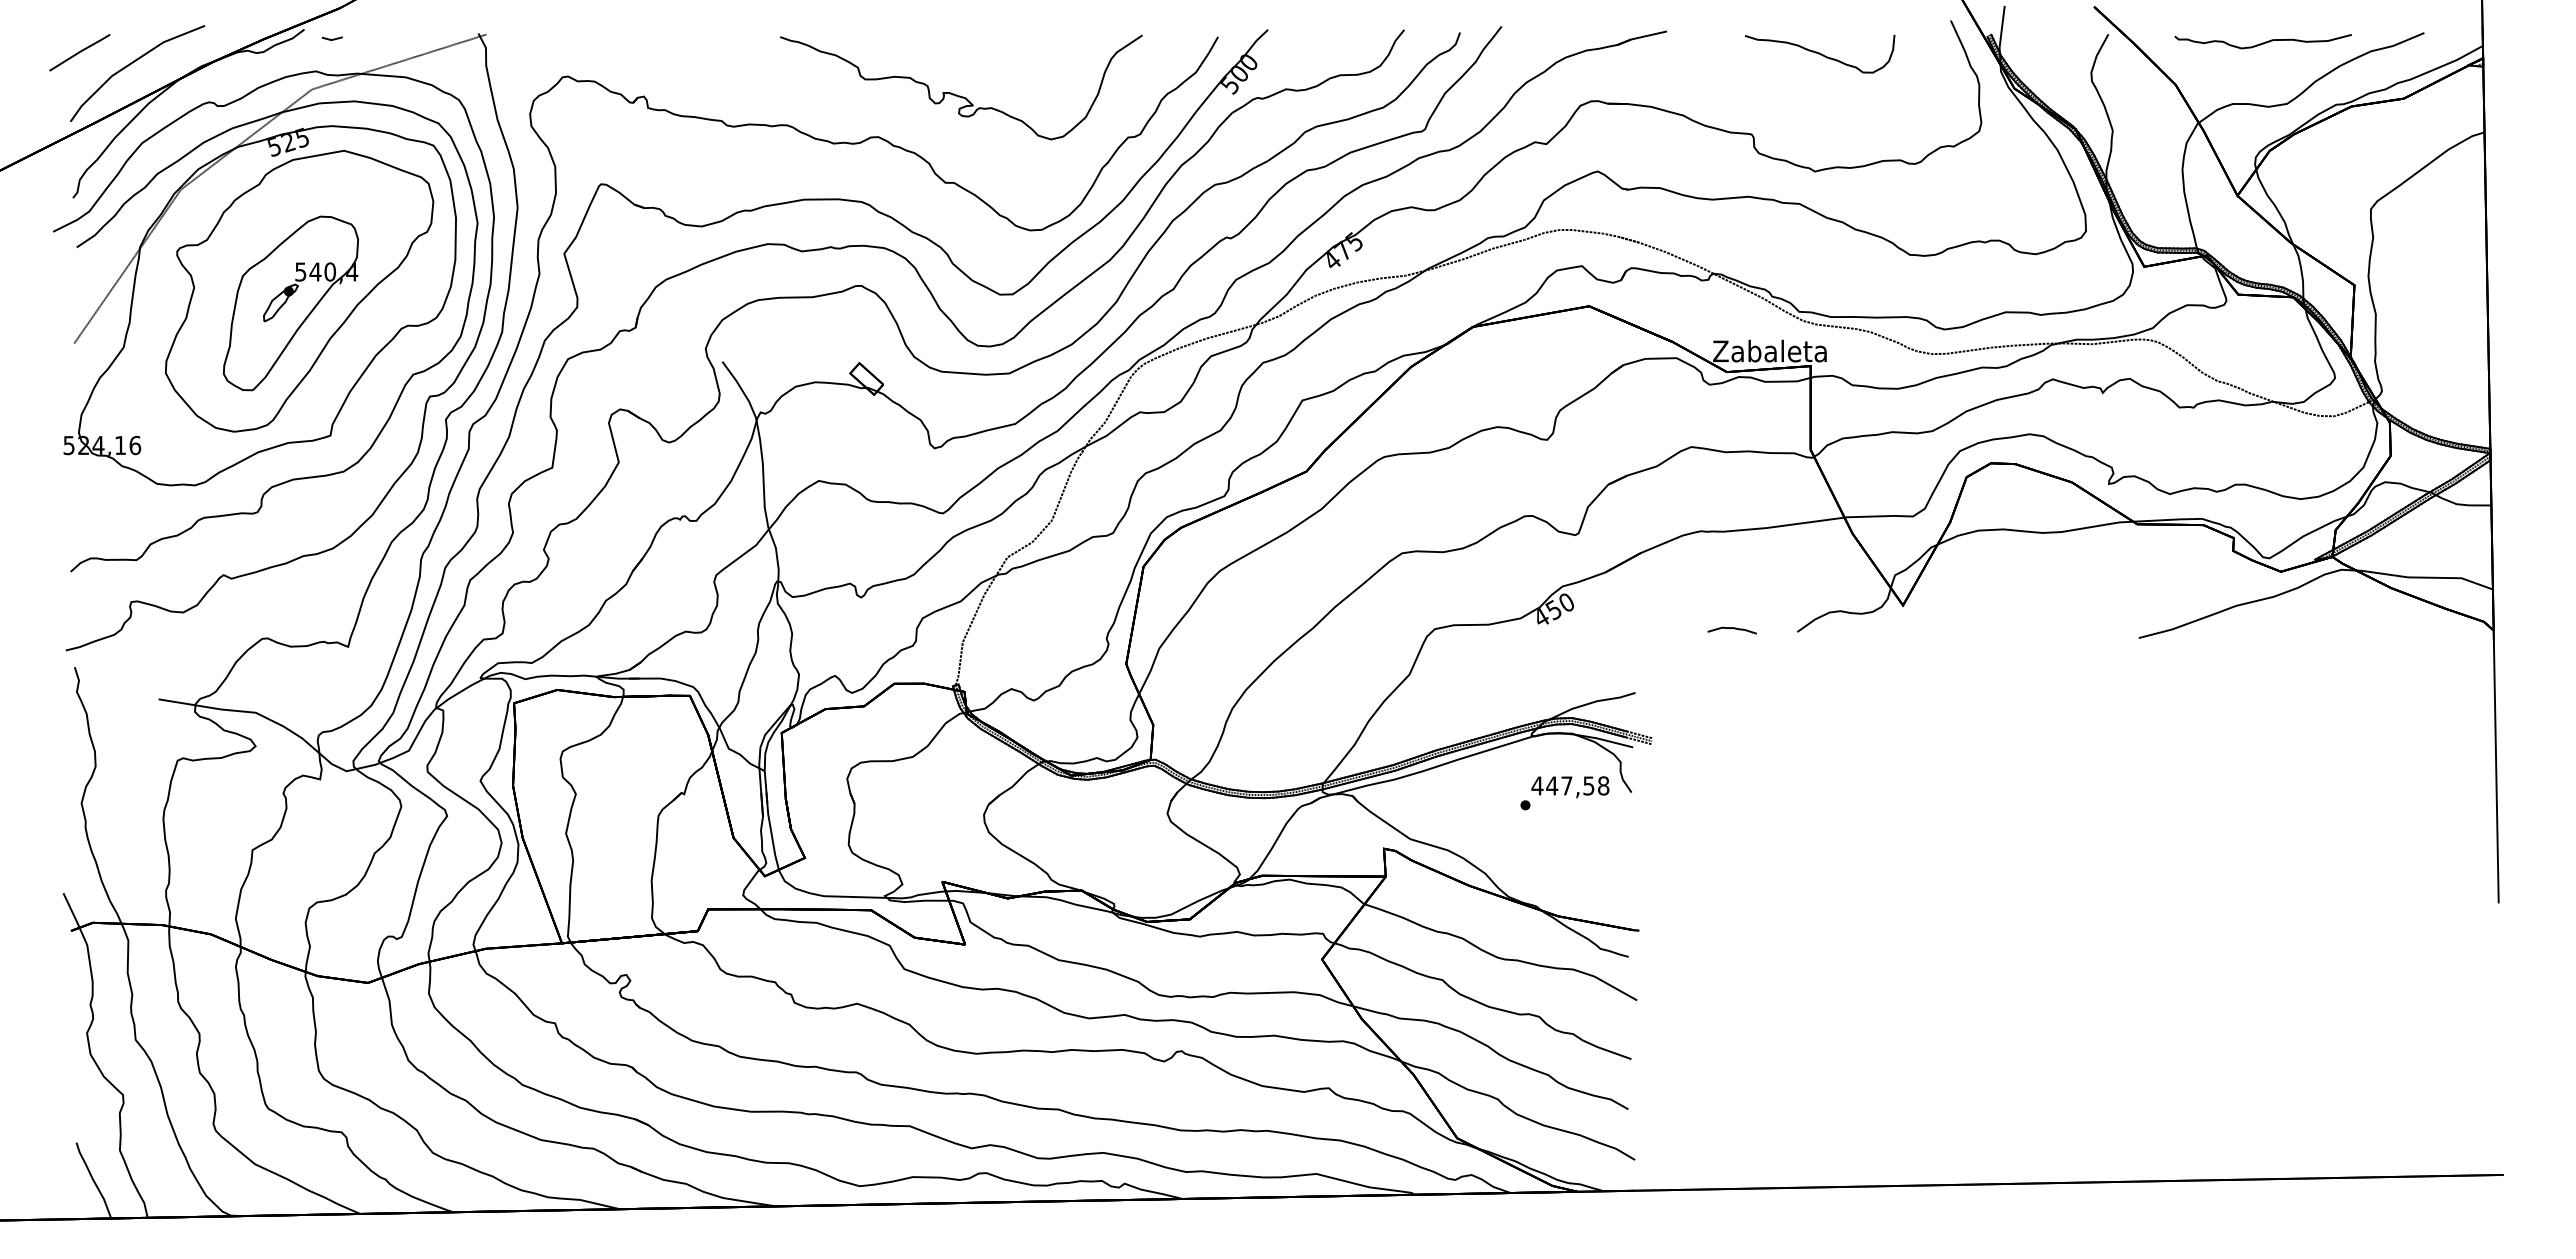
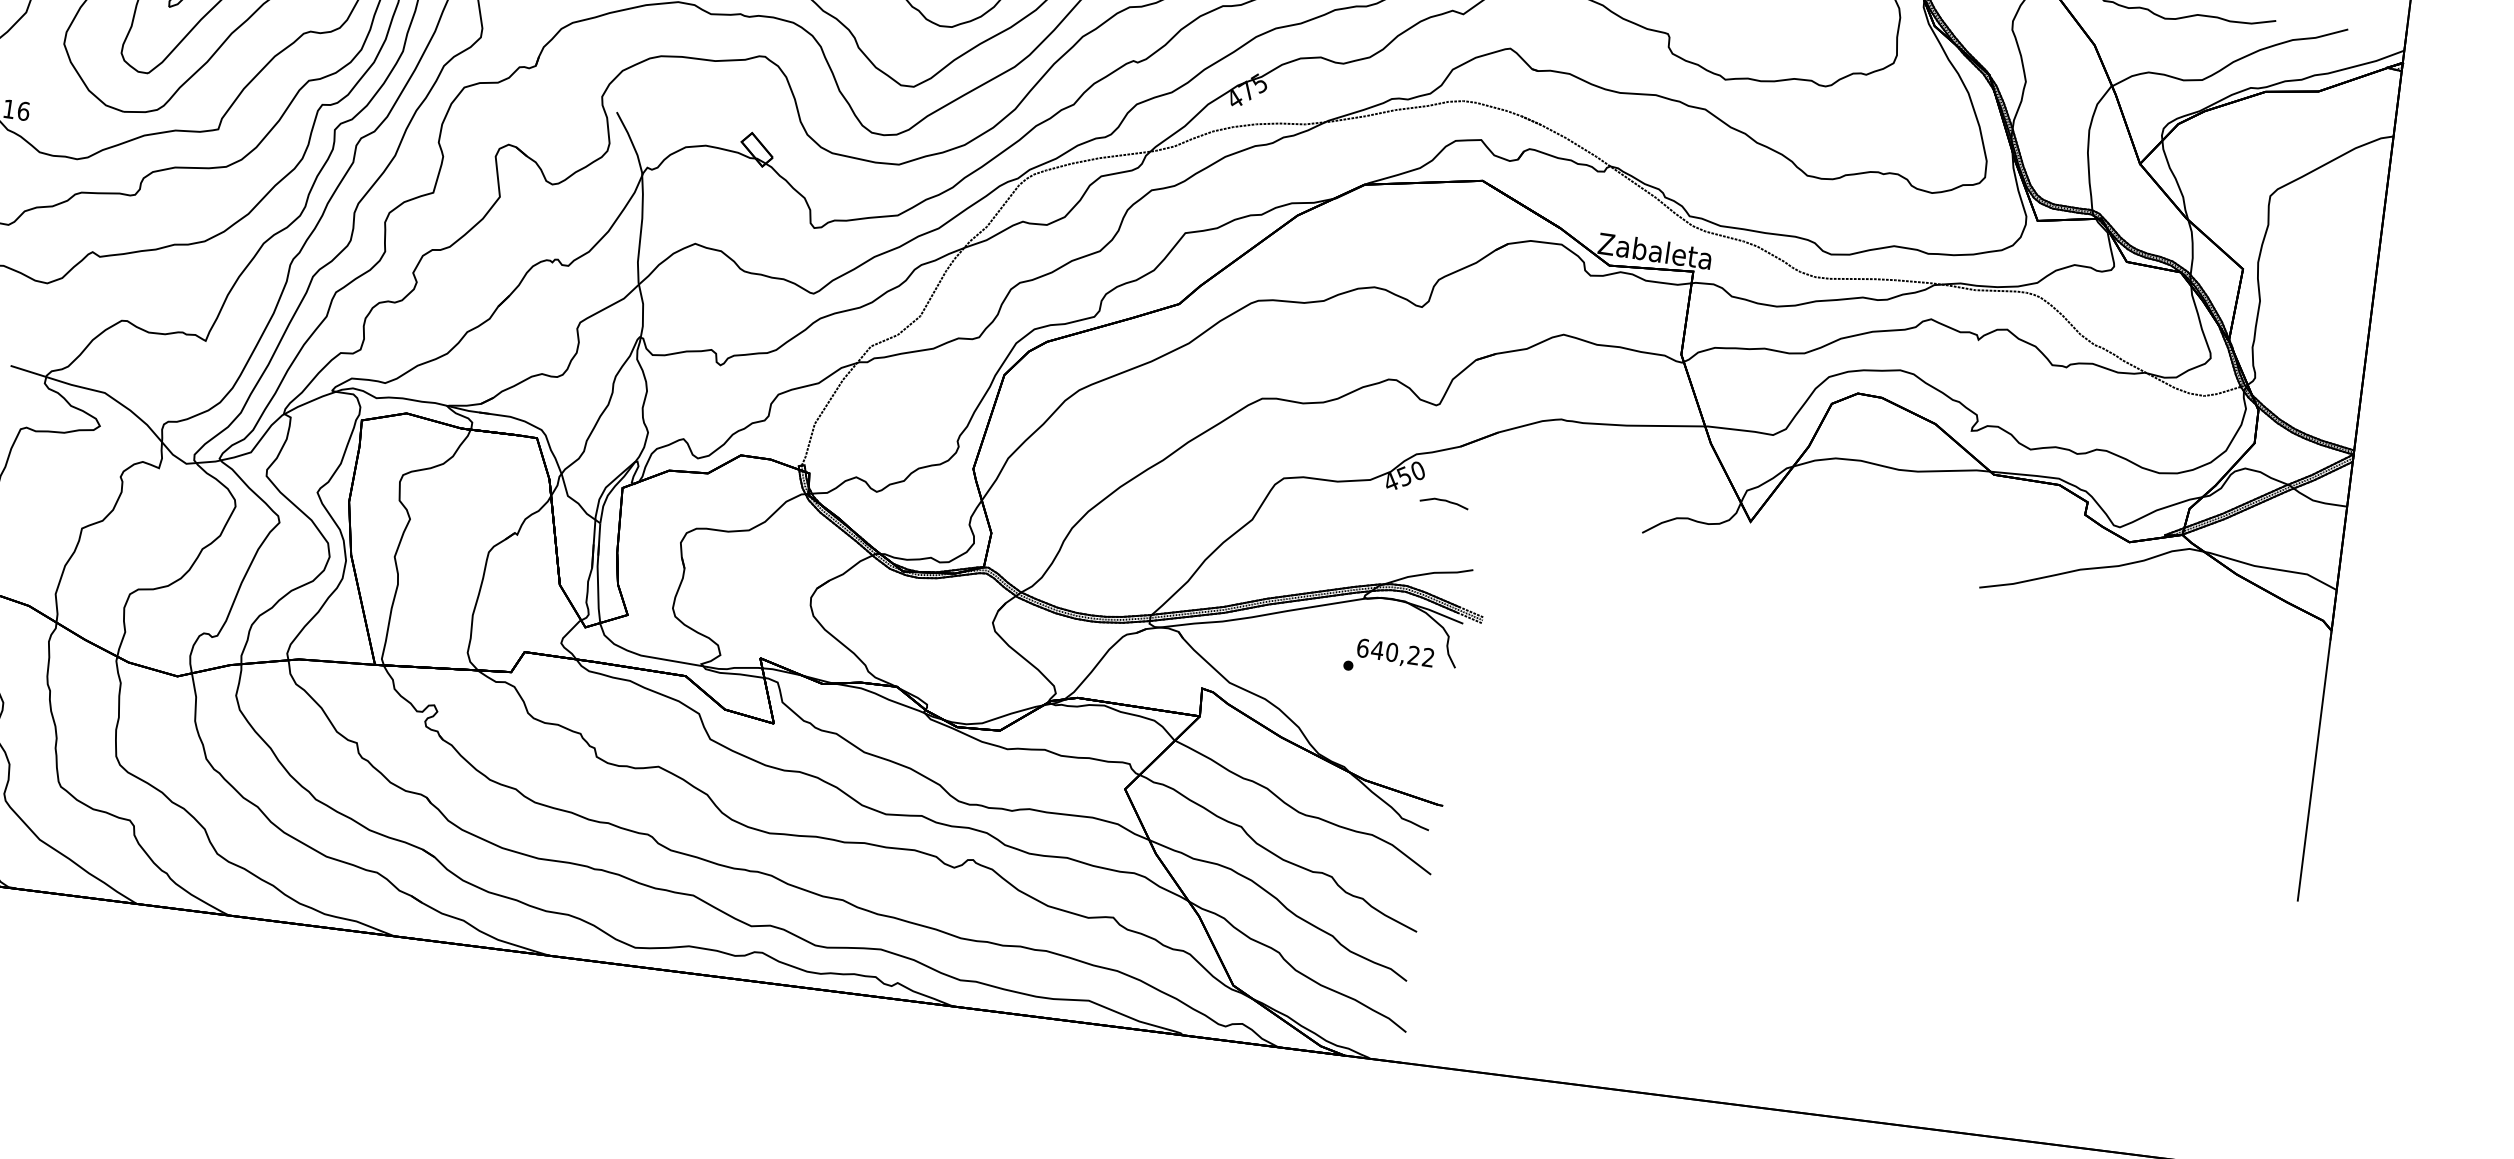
curve: (1731, 628) -> (1443, 500), moved
text: (1570, 785) -> (1395, 652), 447,58 -> 640,22

